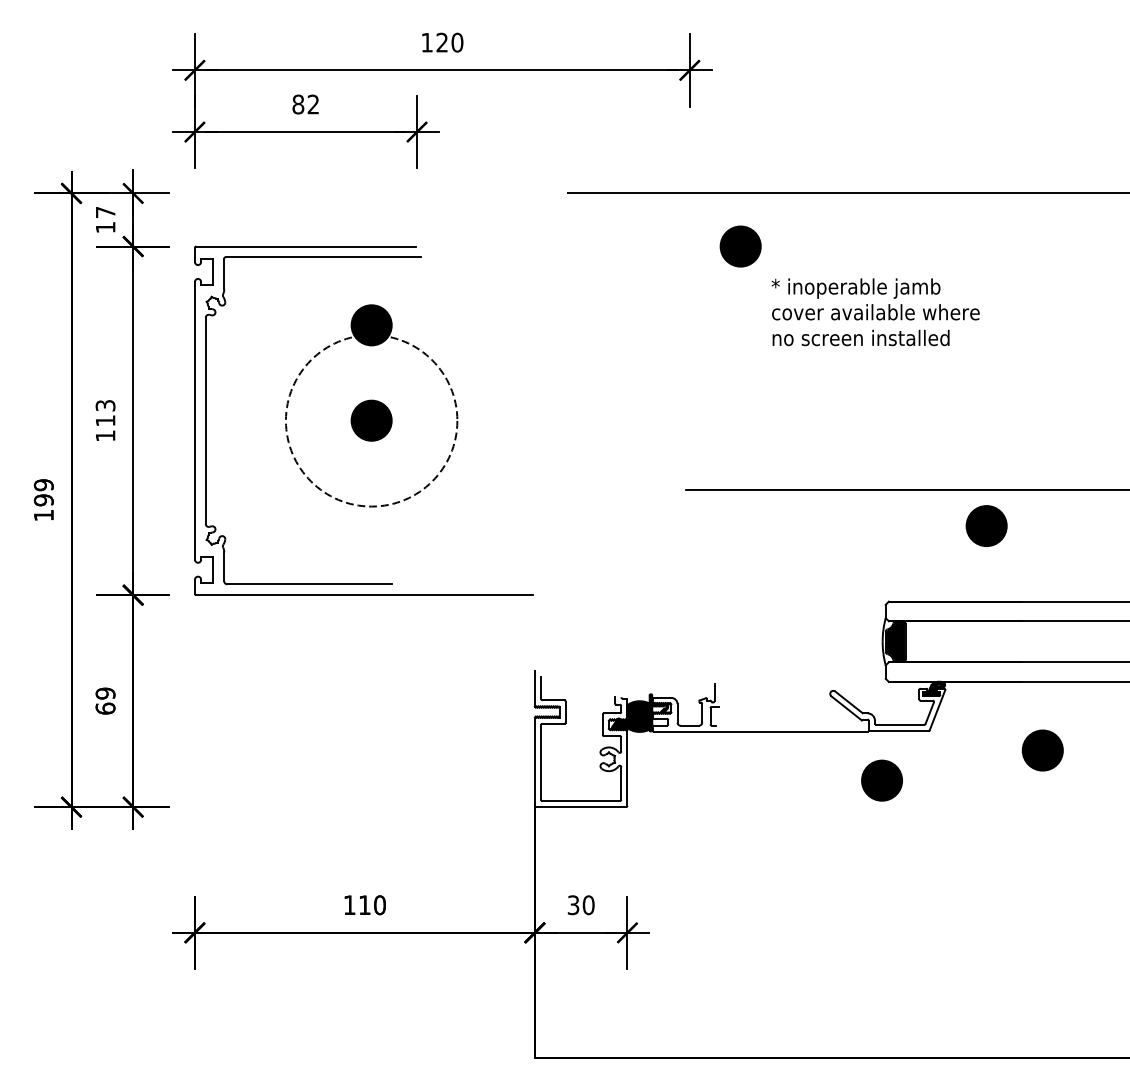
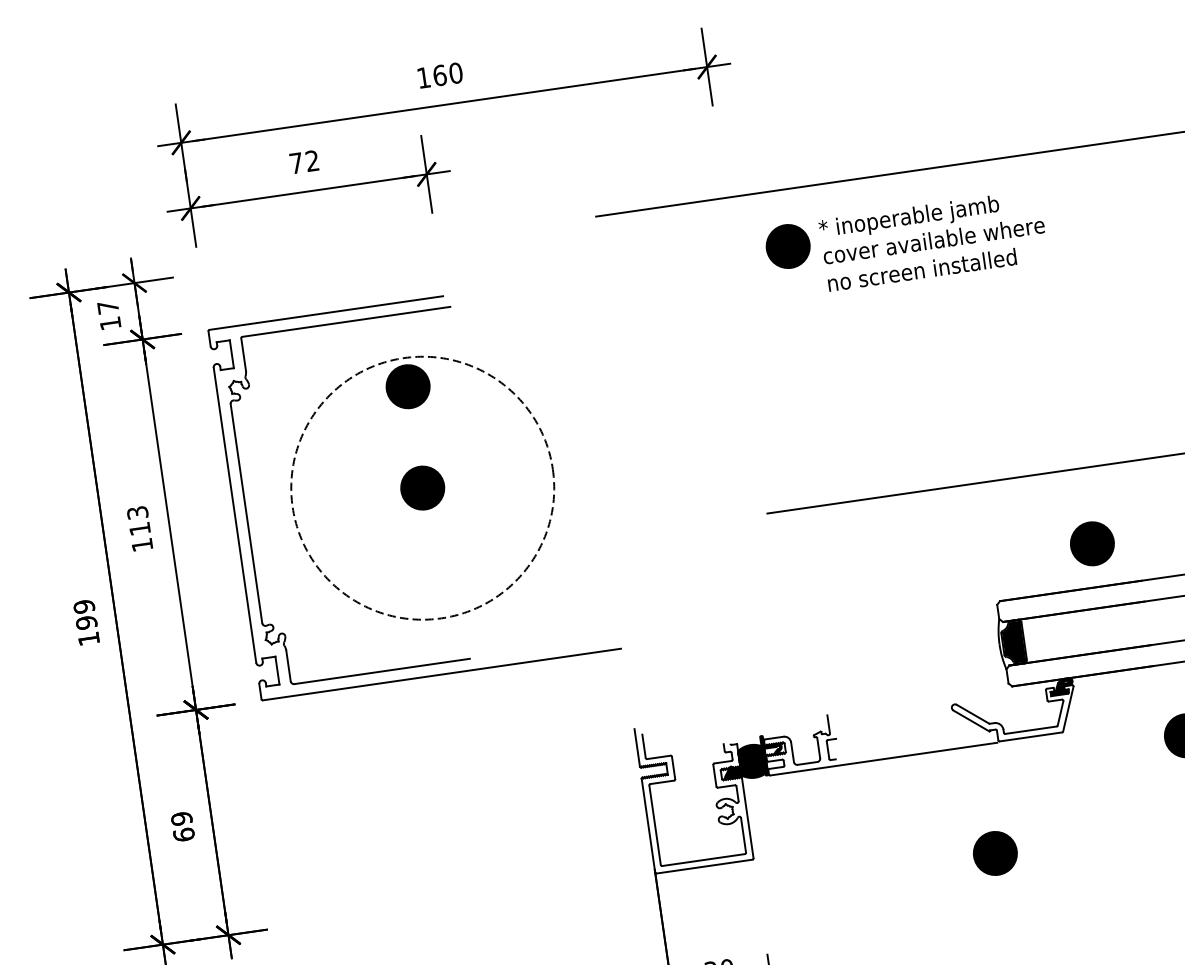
text: (442, 42) -> (440, 75), 120 -> 160
text: (298, 104) -> (296, 163), 82 -> 72
text: (875, 312) -> (933, 240), moved
circle: (371, 420) -> (422, 487), size x1.43
part: (986, 525) -> (1092, 543), moved
part: (881, 780) -> (994, 853), moved

